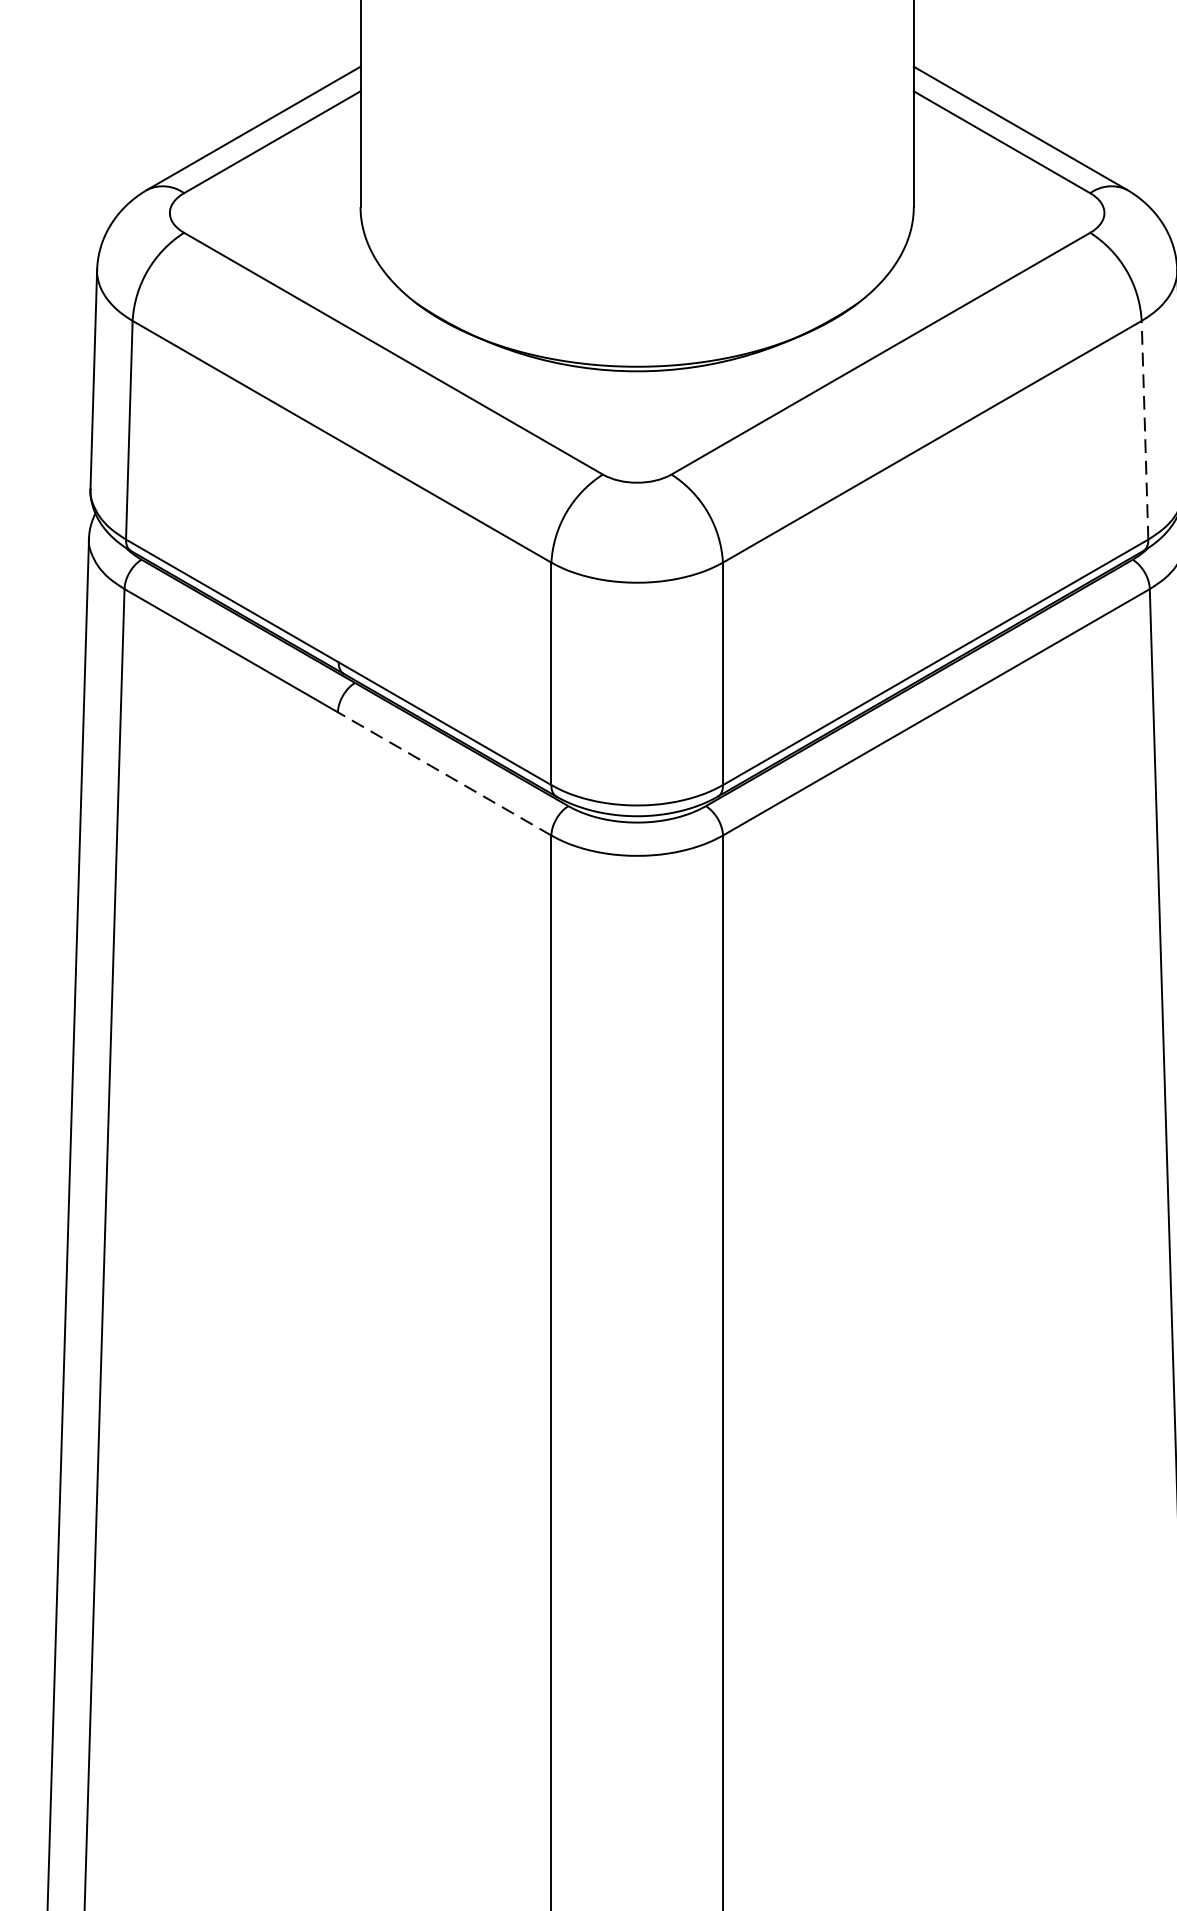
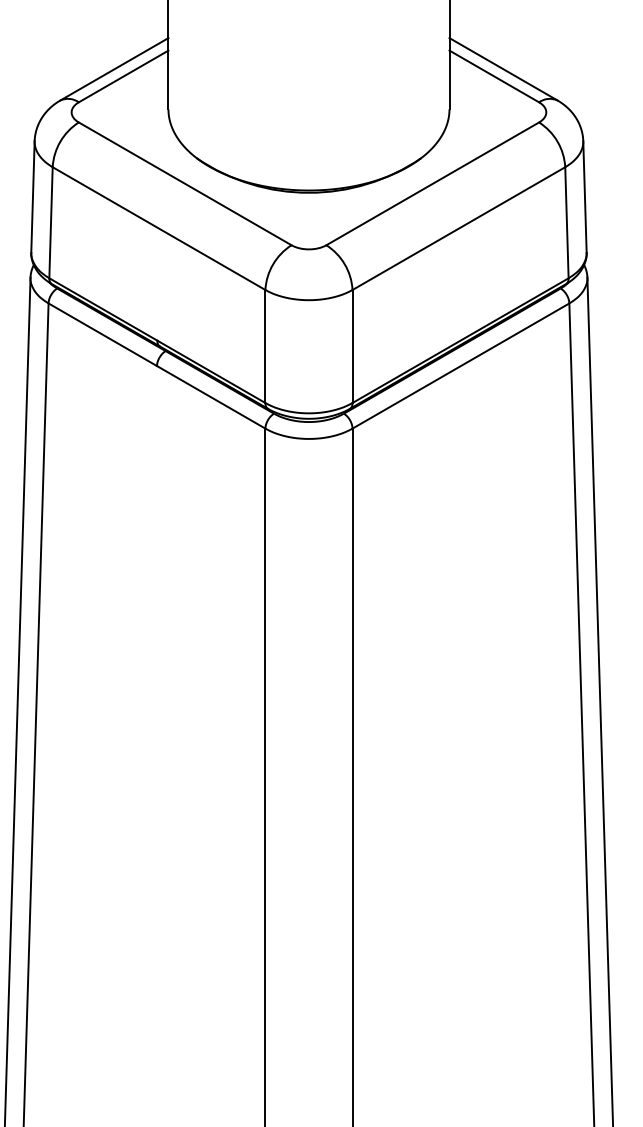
line: (1144, 429) -> (566, 222), dashed -> solid
line: (445, 774) -> (211, 397), dashed -> solid

